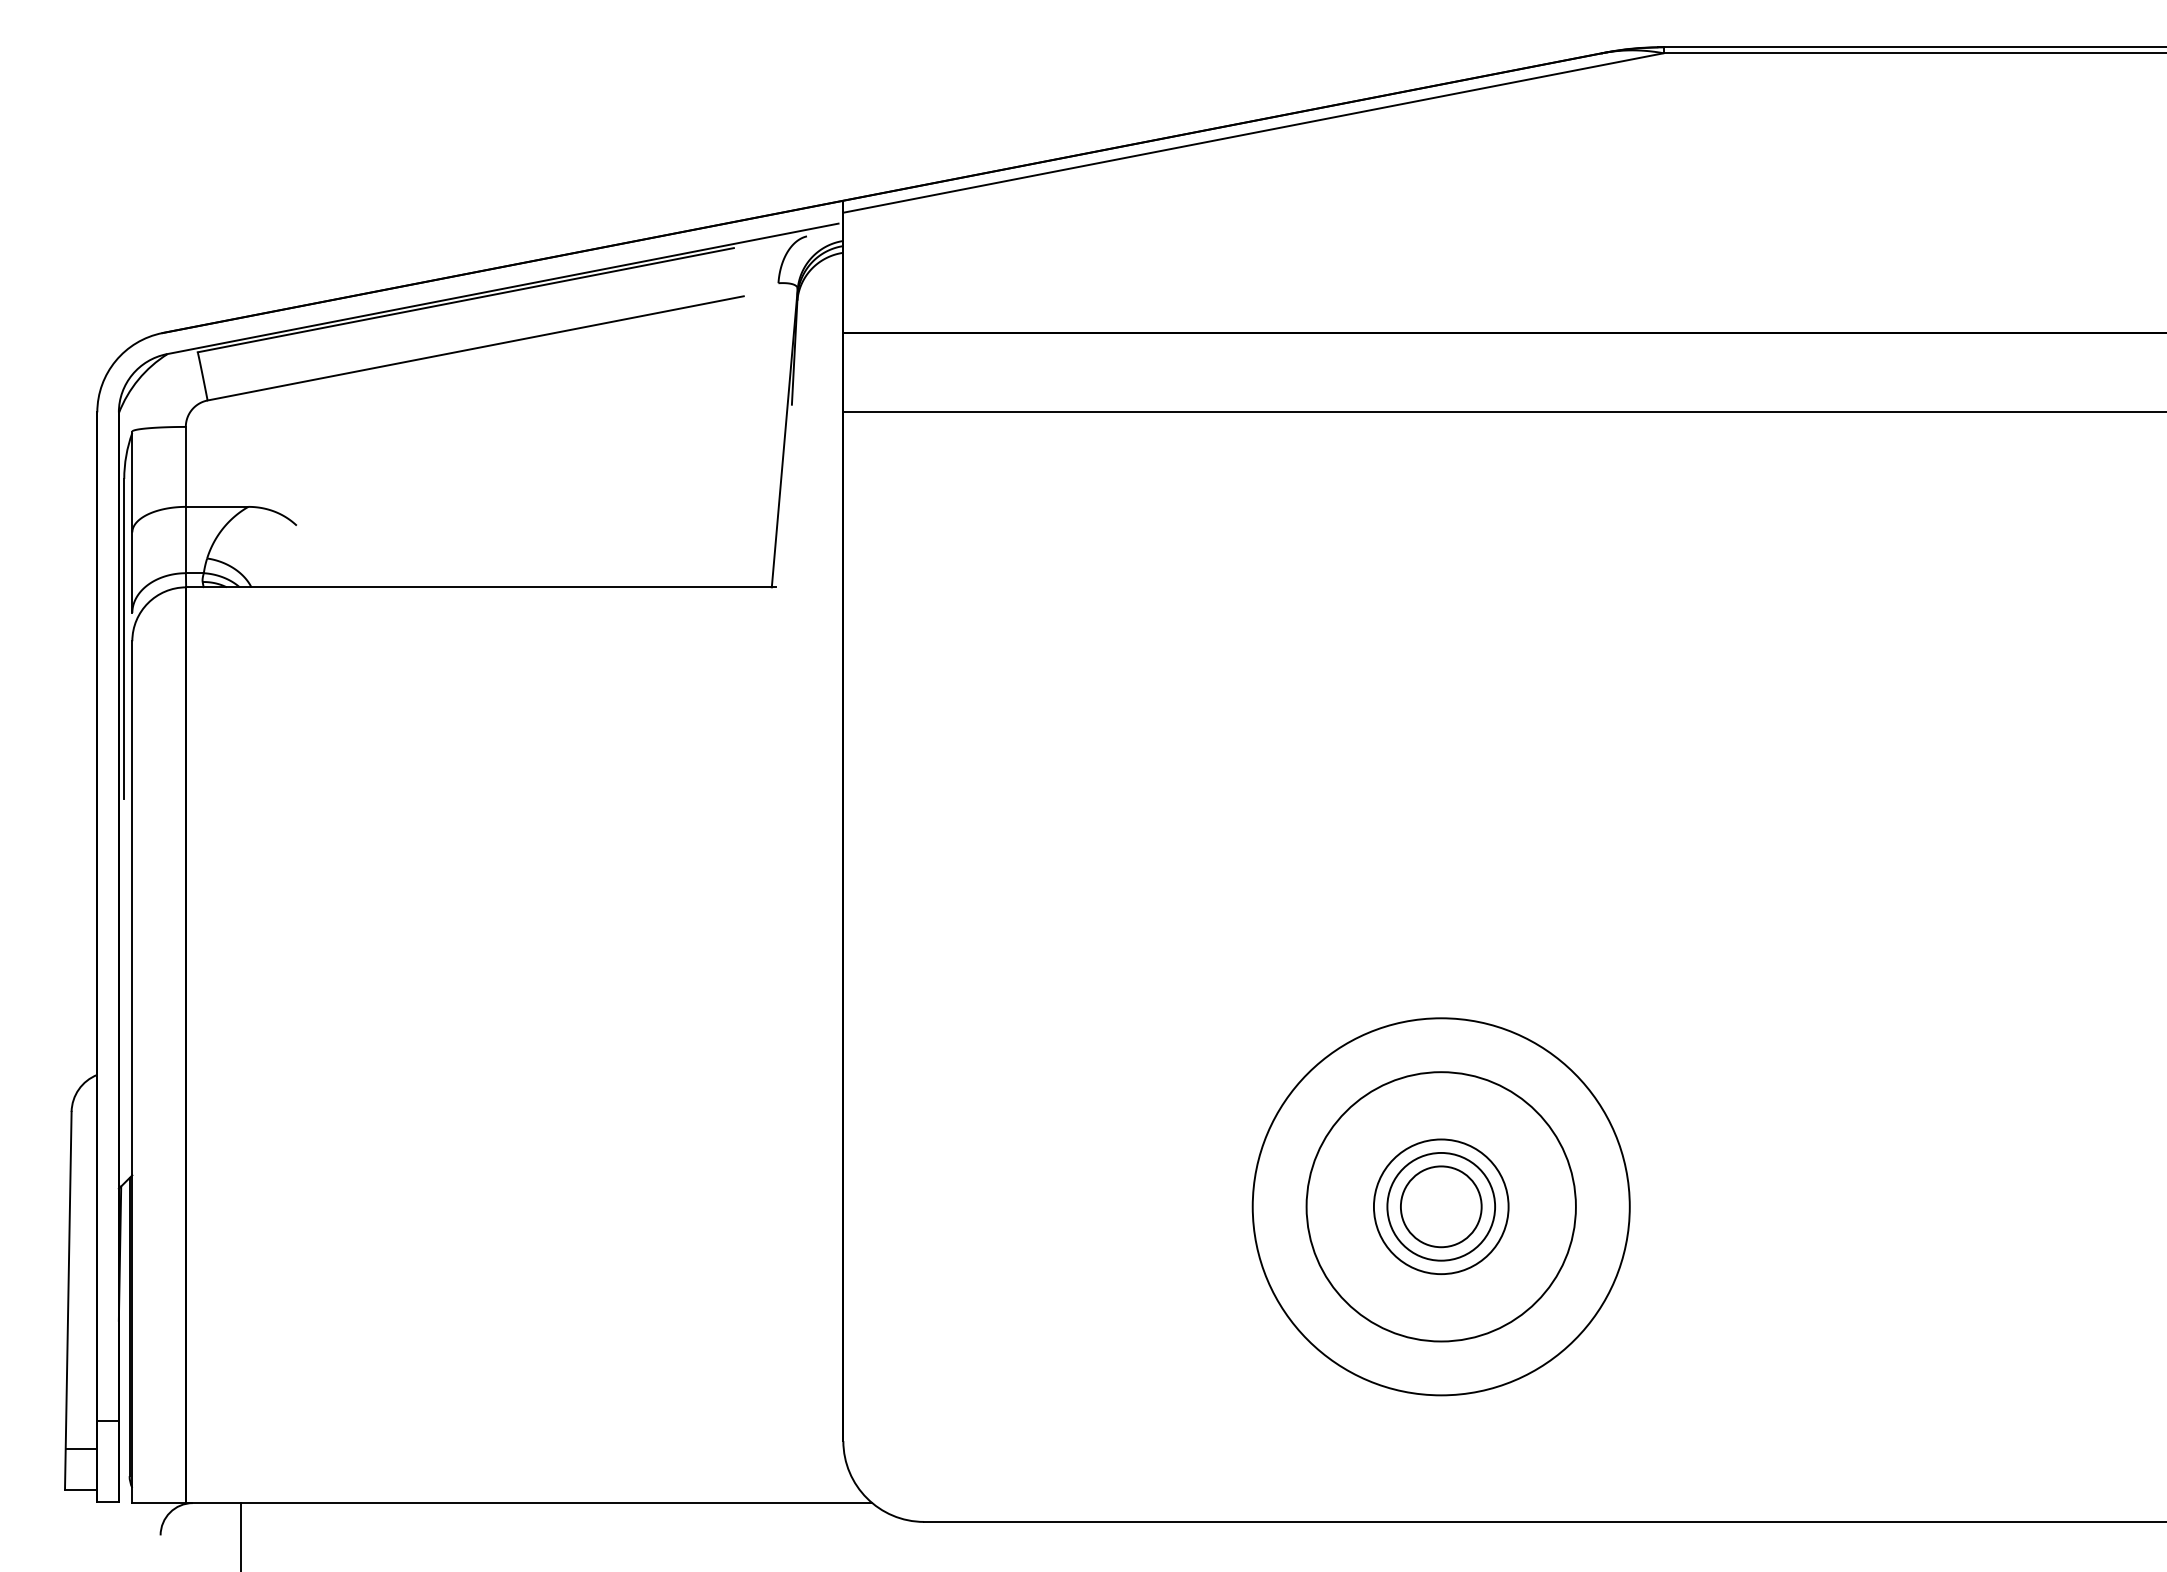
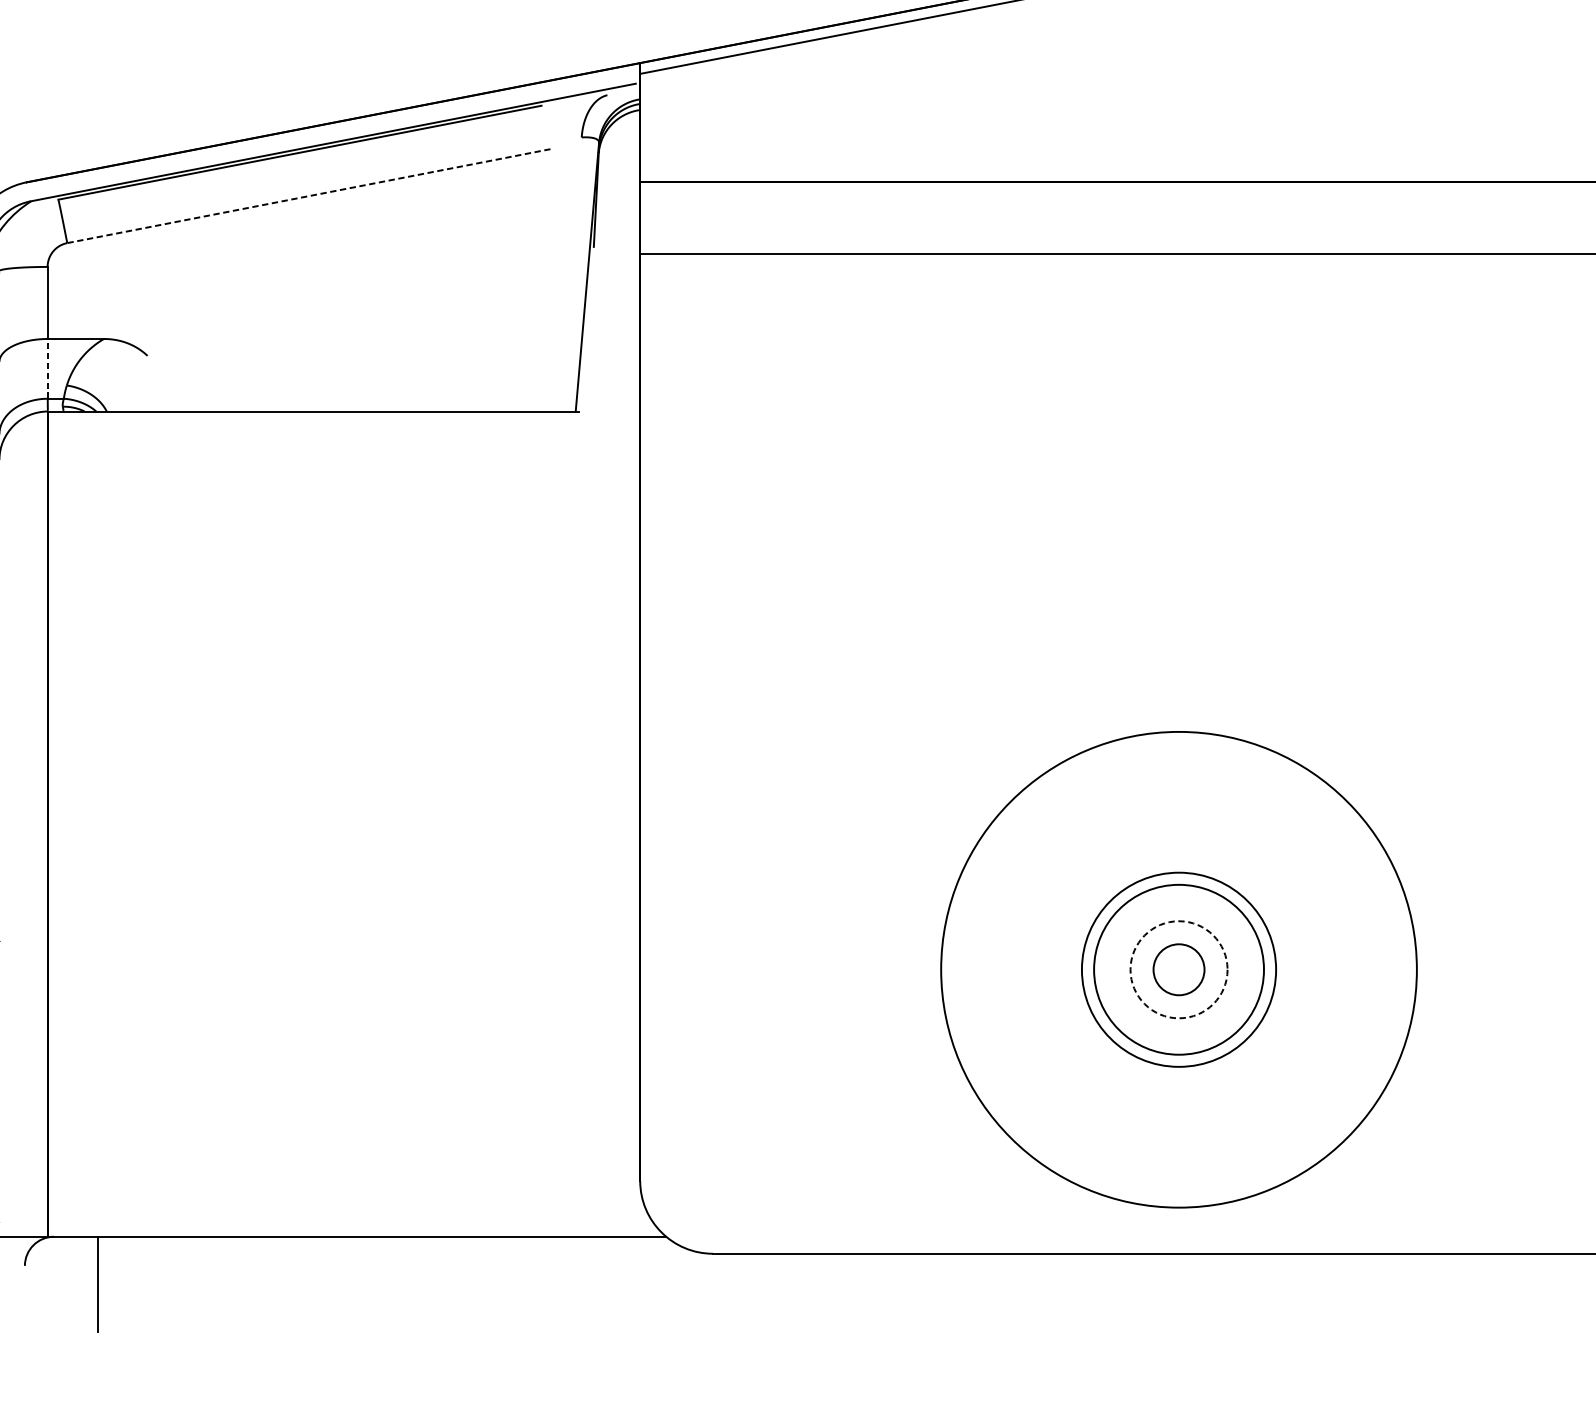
line: (475, 348) -> (308, 196), solid -> dashed
line: (185, 539) -> (47, 368), solid -> dashed
circle: (1440, 1206) -> (1178, 969), size x0.7
circle: (1440, 1206) -> (1178, 969), size x0.7
circle: (1440, 1206) -> (1178, 969), size x1.4
circle: (1440, 1206) -> (1178, 969), size x1.6
circle: (1441, 1206) -> (1179, 969), solid -> dashed

